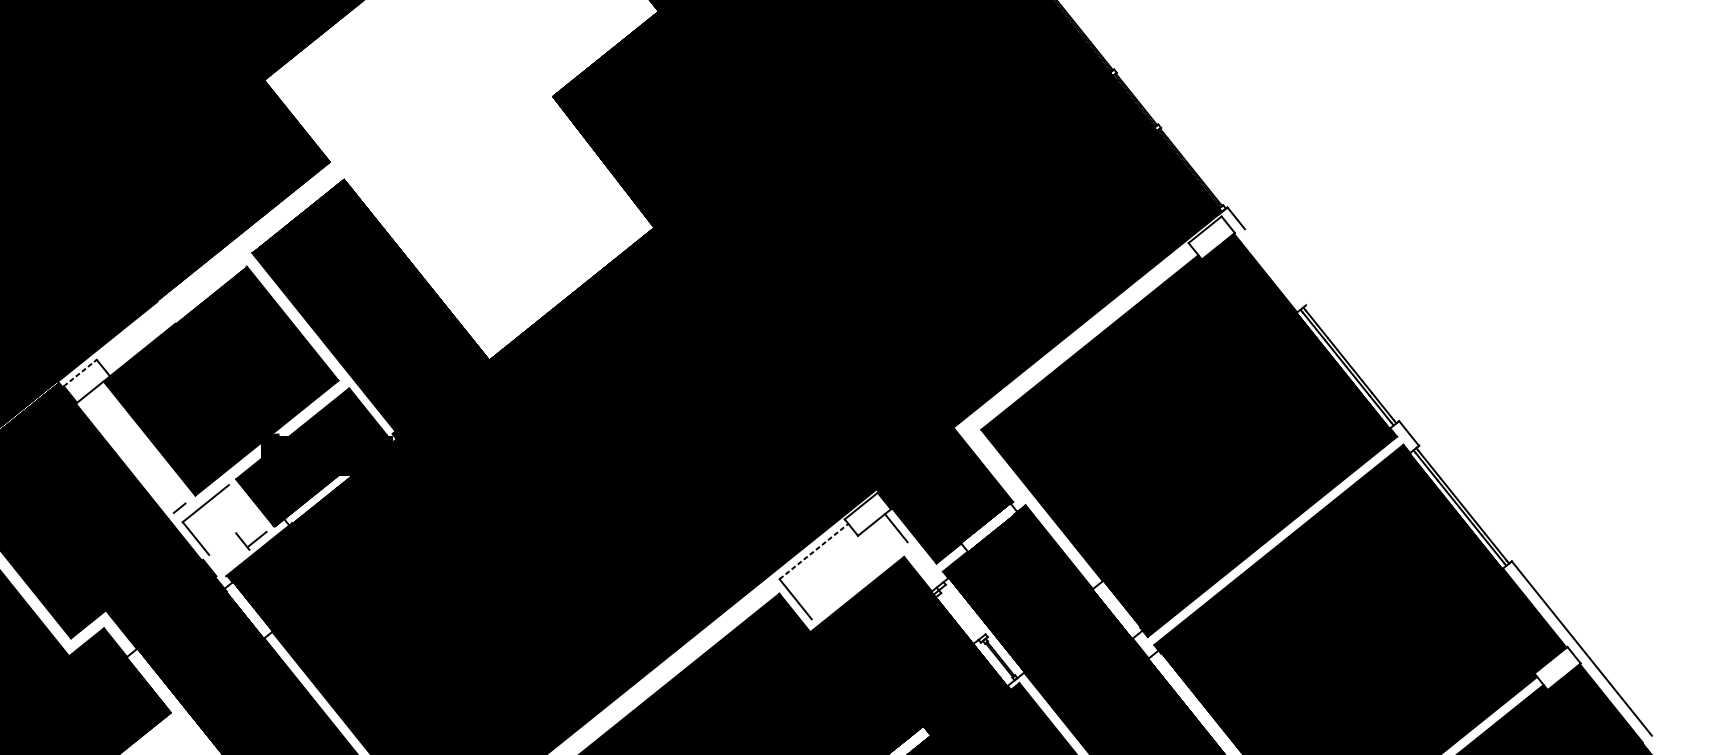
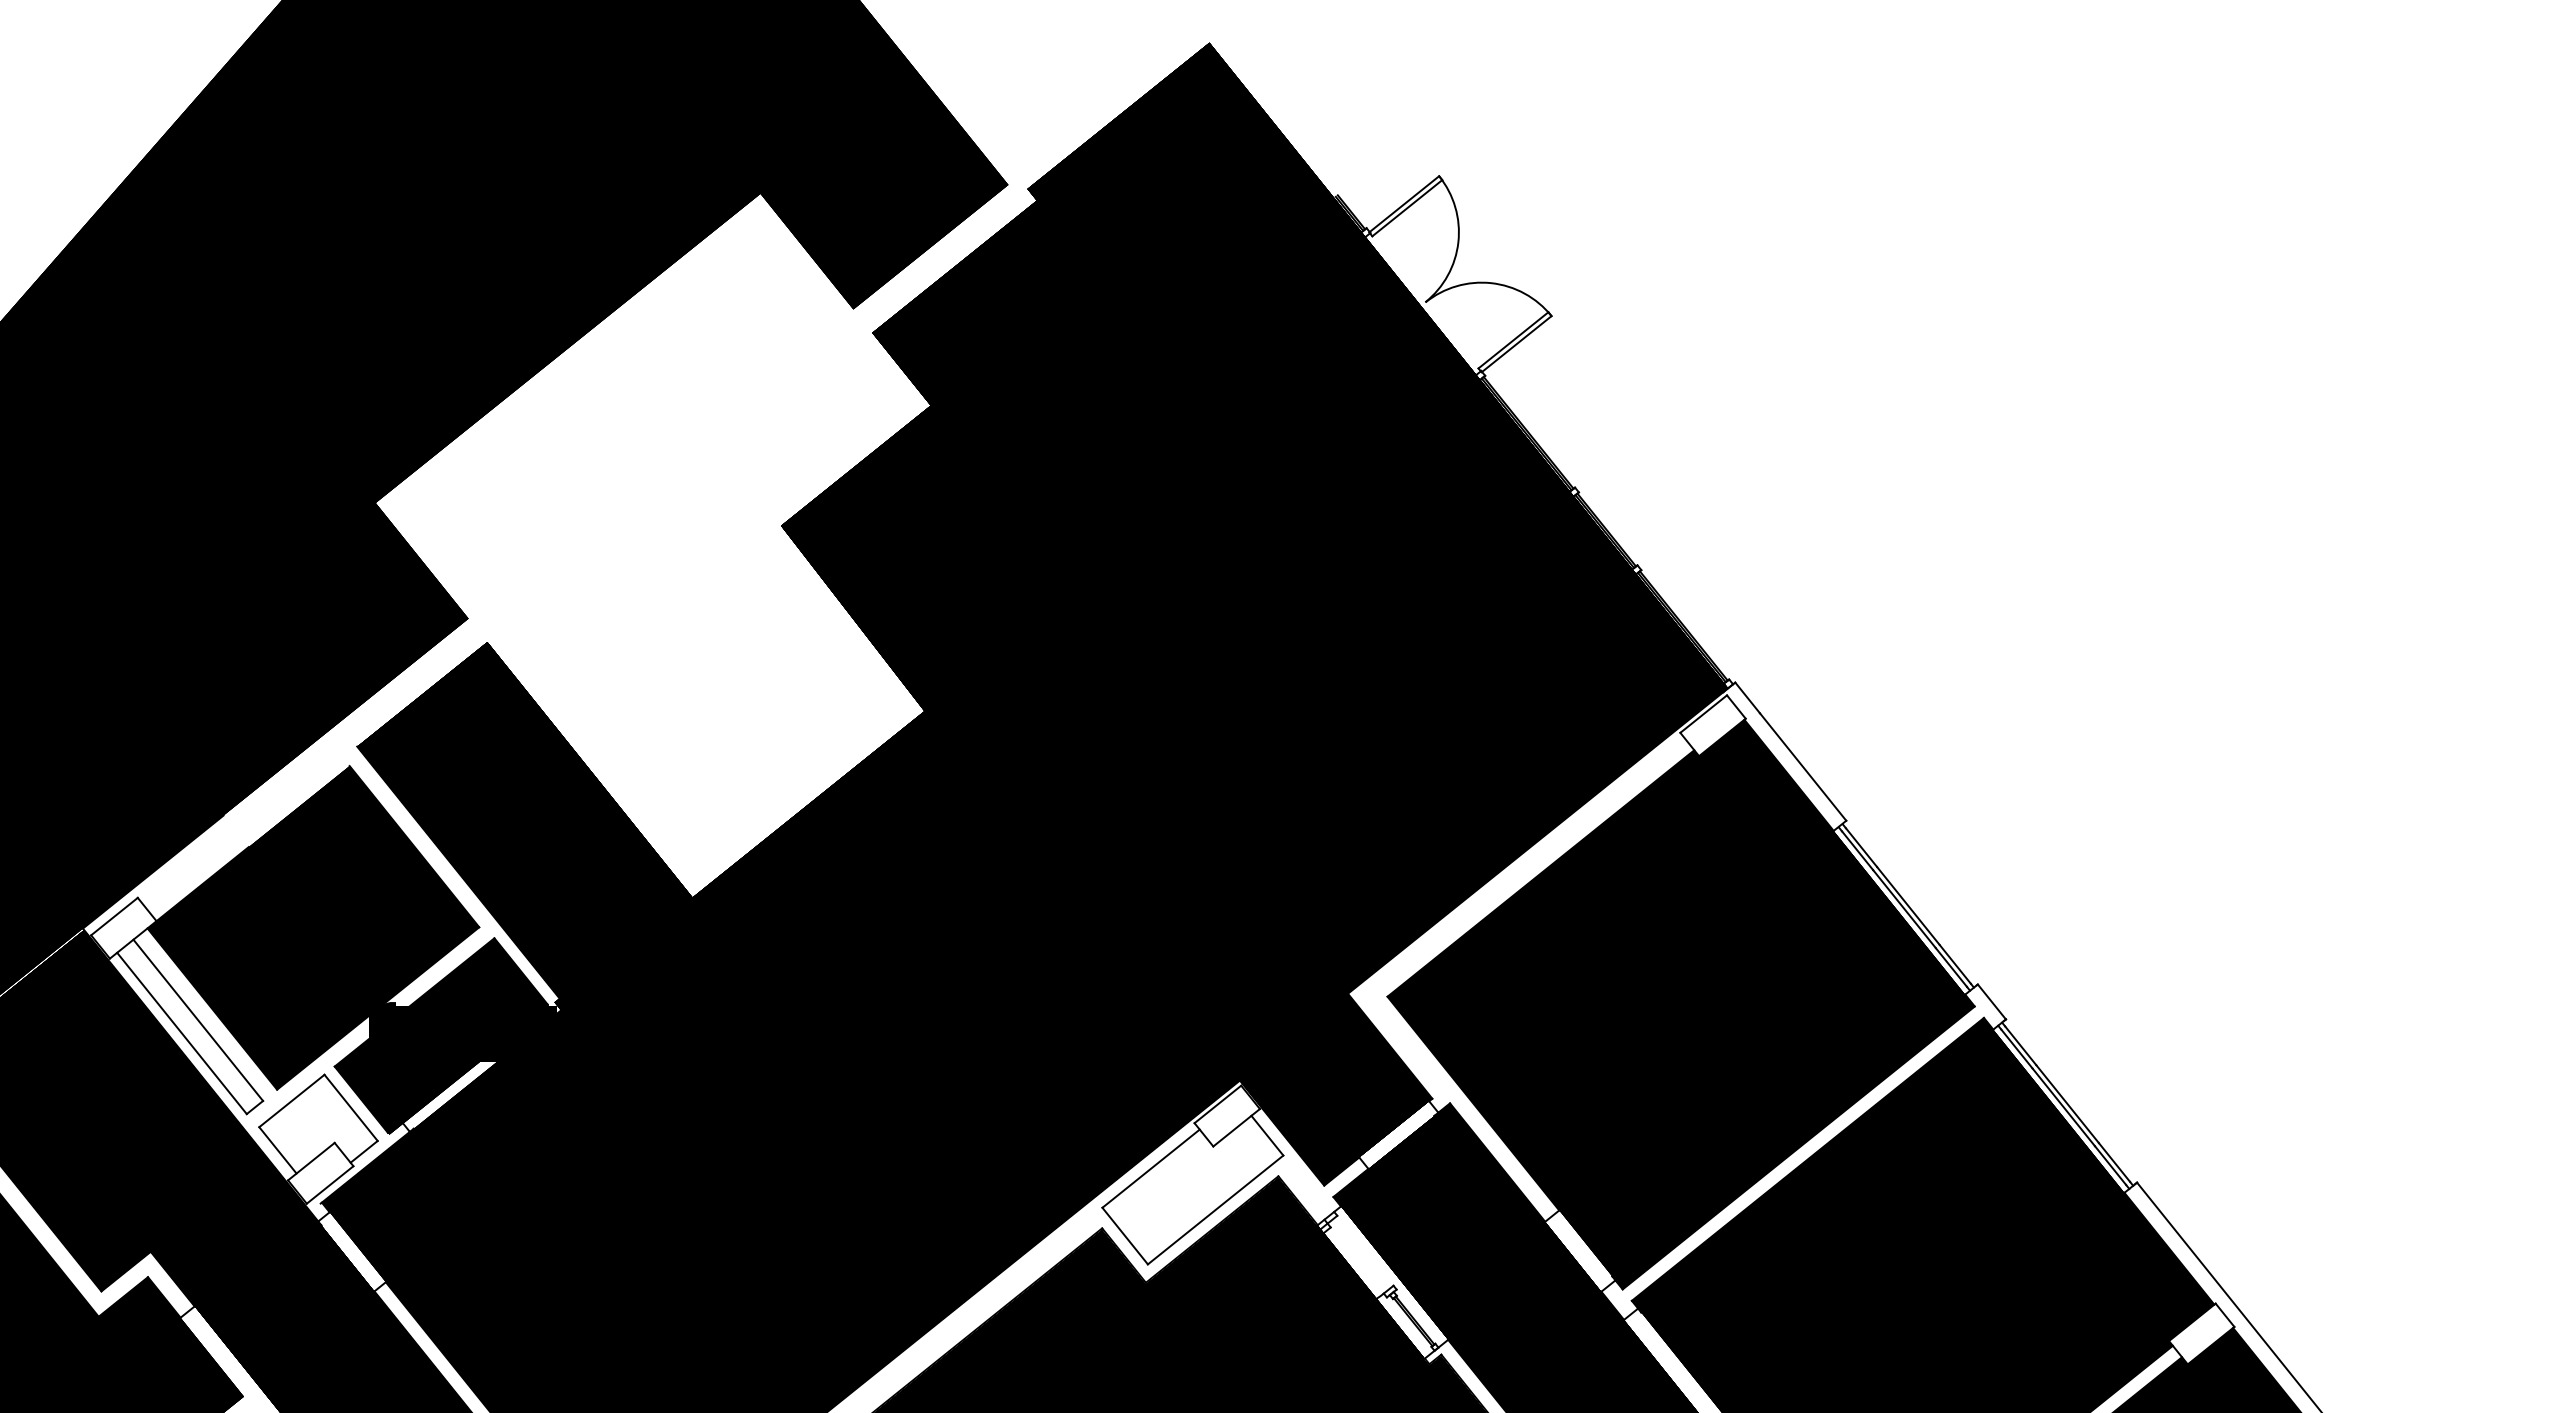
line: (1275, 266) -> (1802, 766), added
line: (80, 373) -> (114, 916), dashed -> solid
line: (139, 446) -> (198, 1020), added
line: (127, 455) -> (181, 1033), added
line: (247, 508) -> (350, 1107), added
line: (219, 546) -> (311, 1161), added
line: (814, 551) -> (1151, 1168), dashed -> solid
line: (232, 562) -> (329, 1184), added
line: (859, 580) -> (1215, 1209), added

